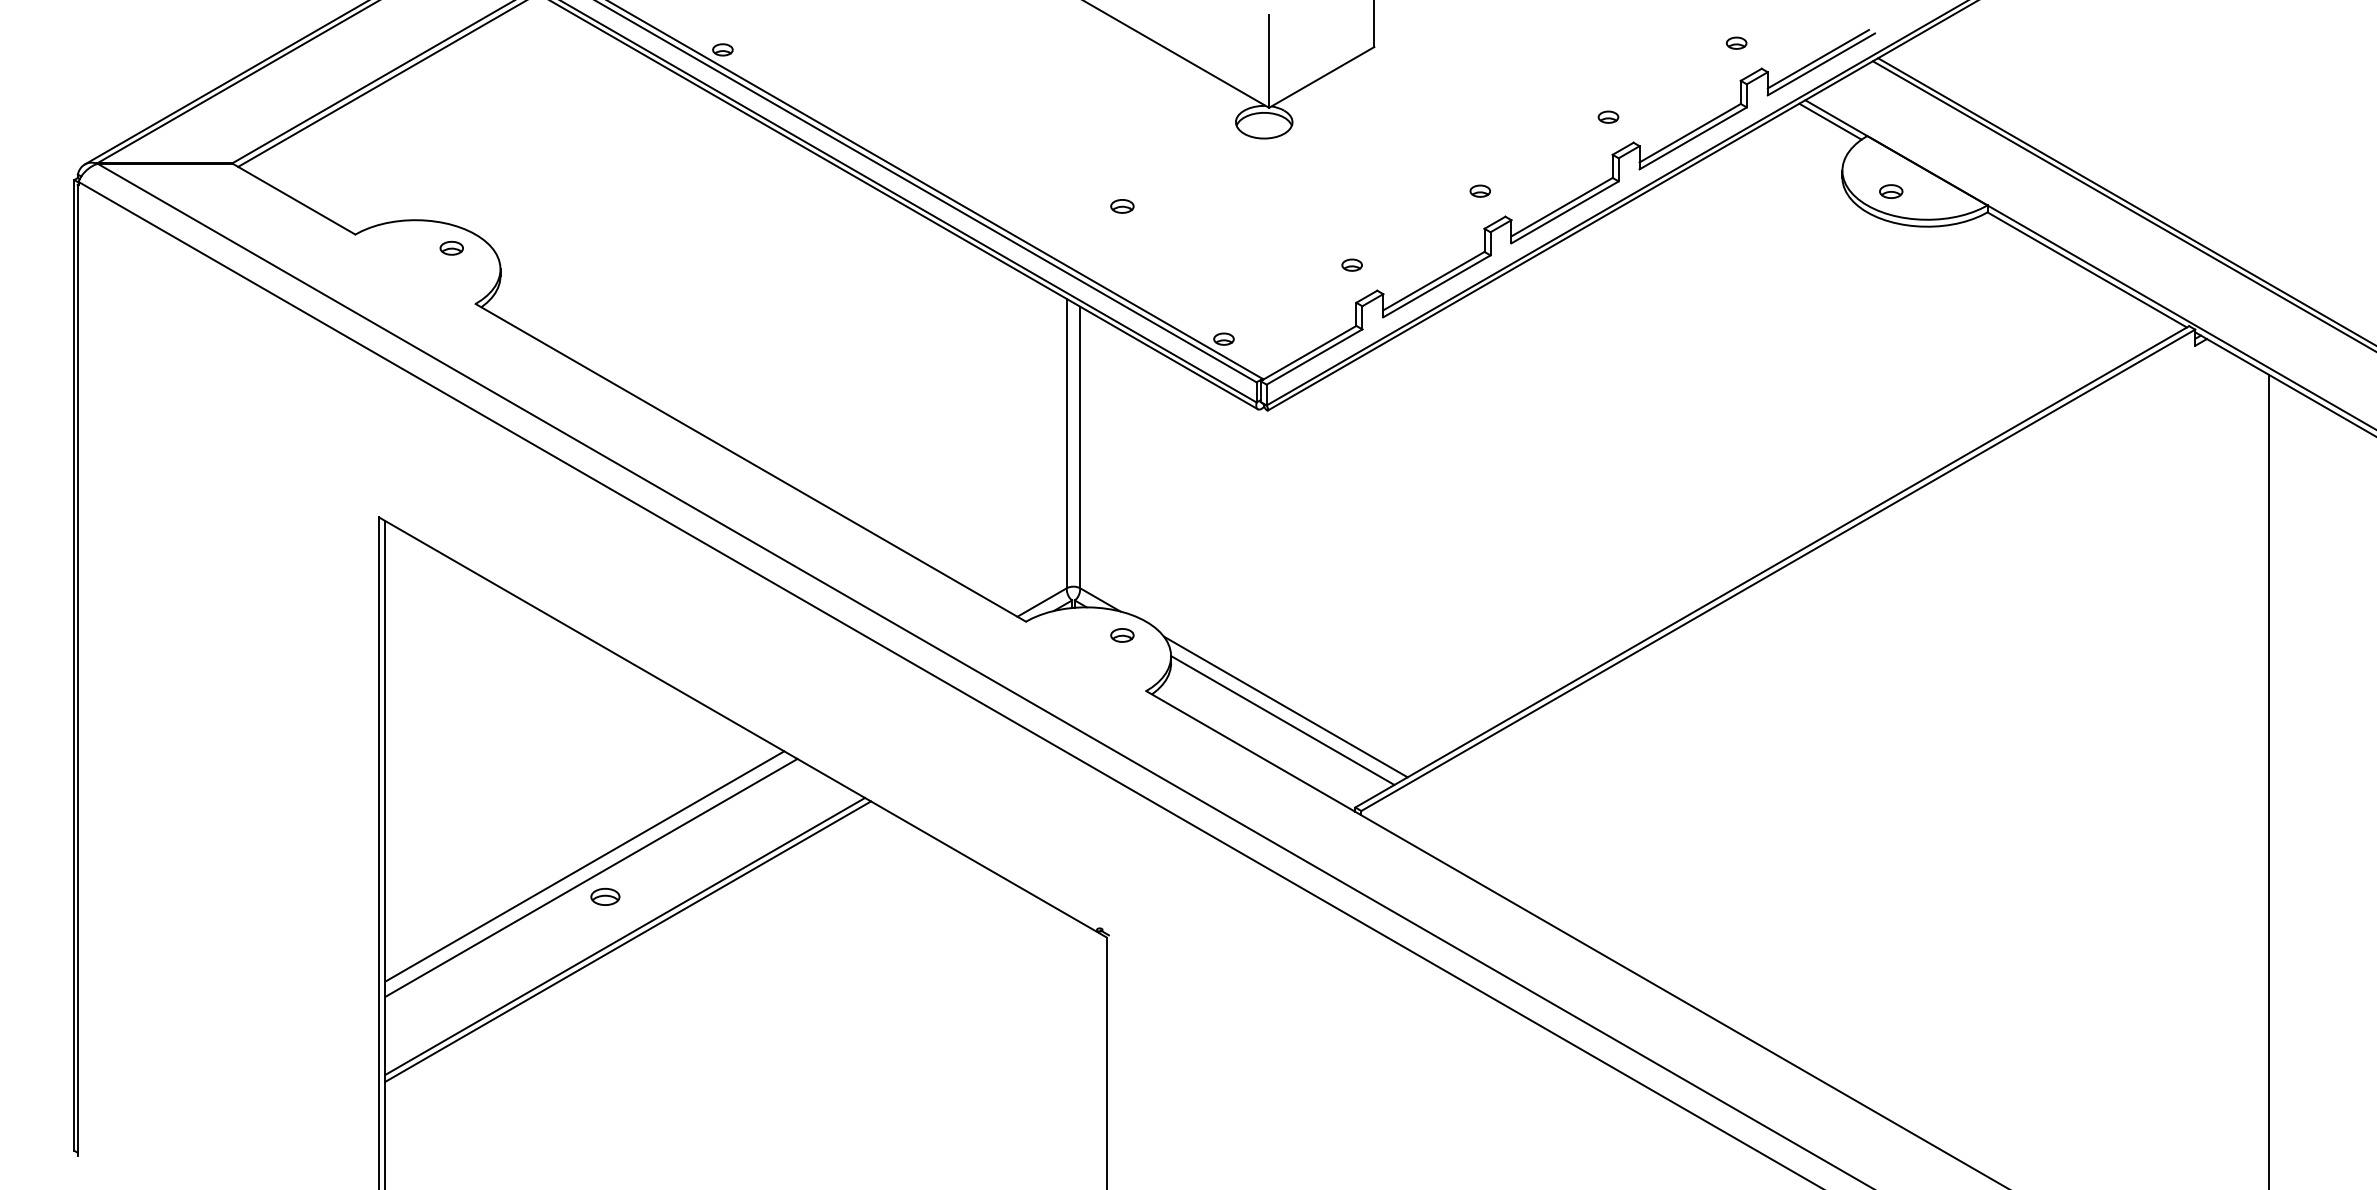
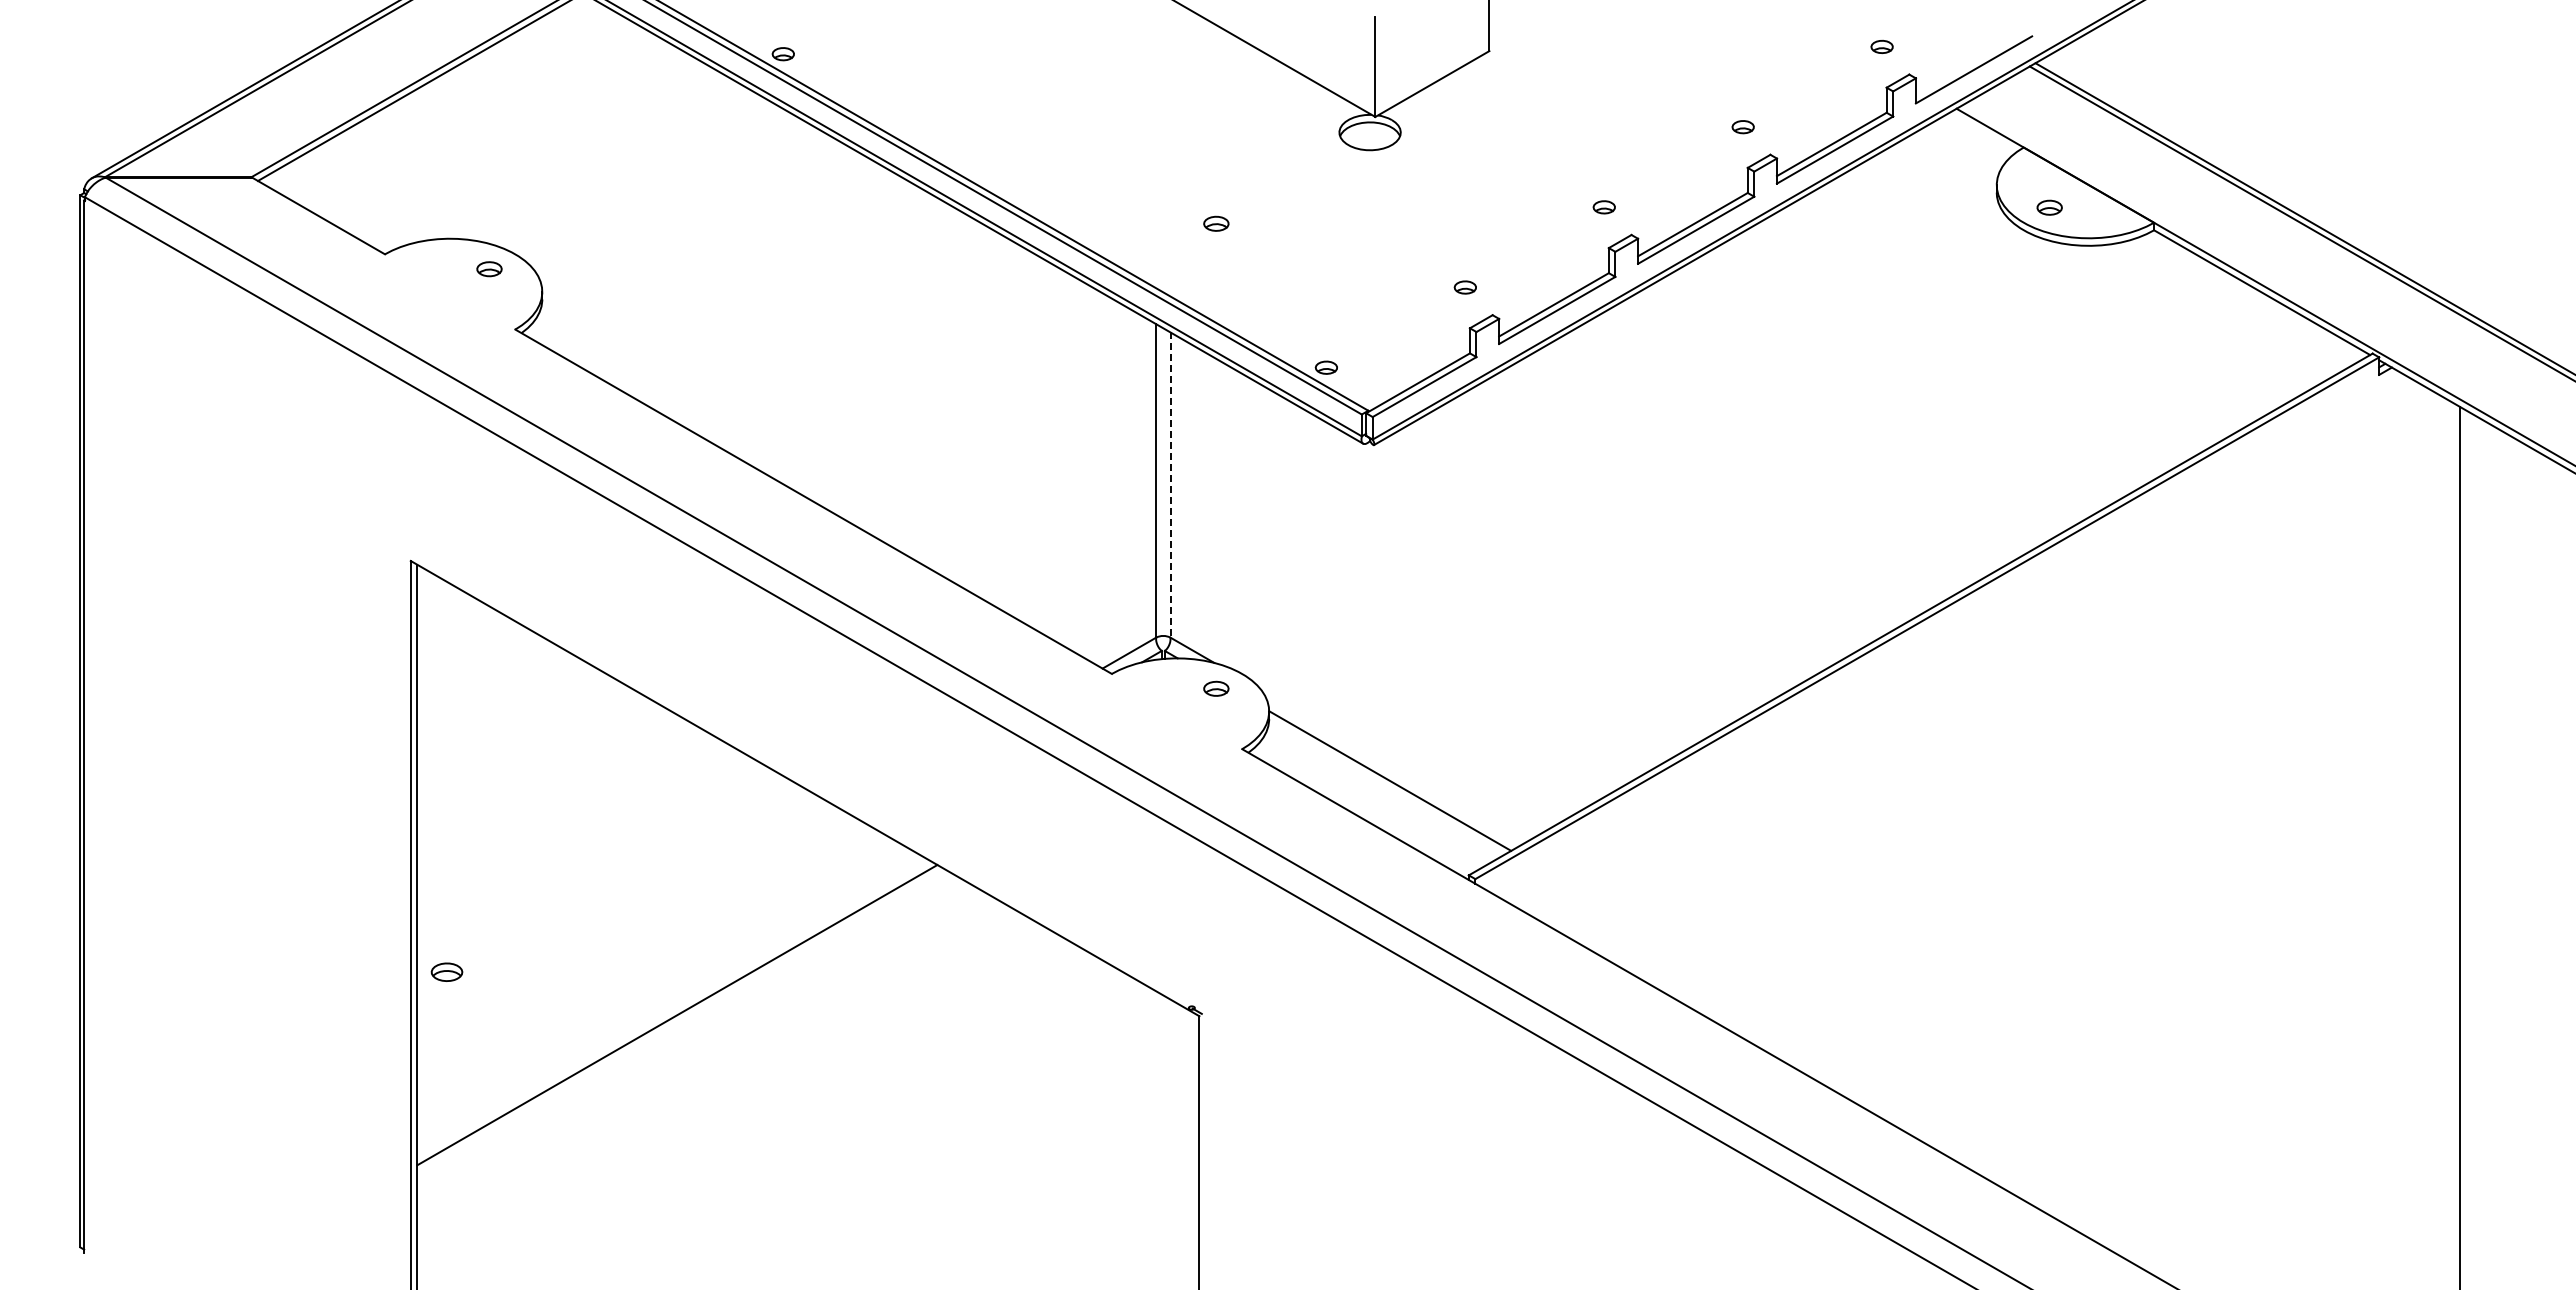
line: (1818, 58) -> (1970, 63), removed
line: (1830, 121) -> (1983, 131), removed
line: (1080, 447) -> (1170, 485), solid -> dashed
line: (1285, 707) -> (1393, 766), removed
line: (584, 866) -> (633, 939), removed
line: (591, 877) -> (640, 951), removed
part: (604, 896) -> (446, 971), moved
line: (628, 941) -> (680, 1020), removed

